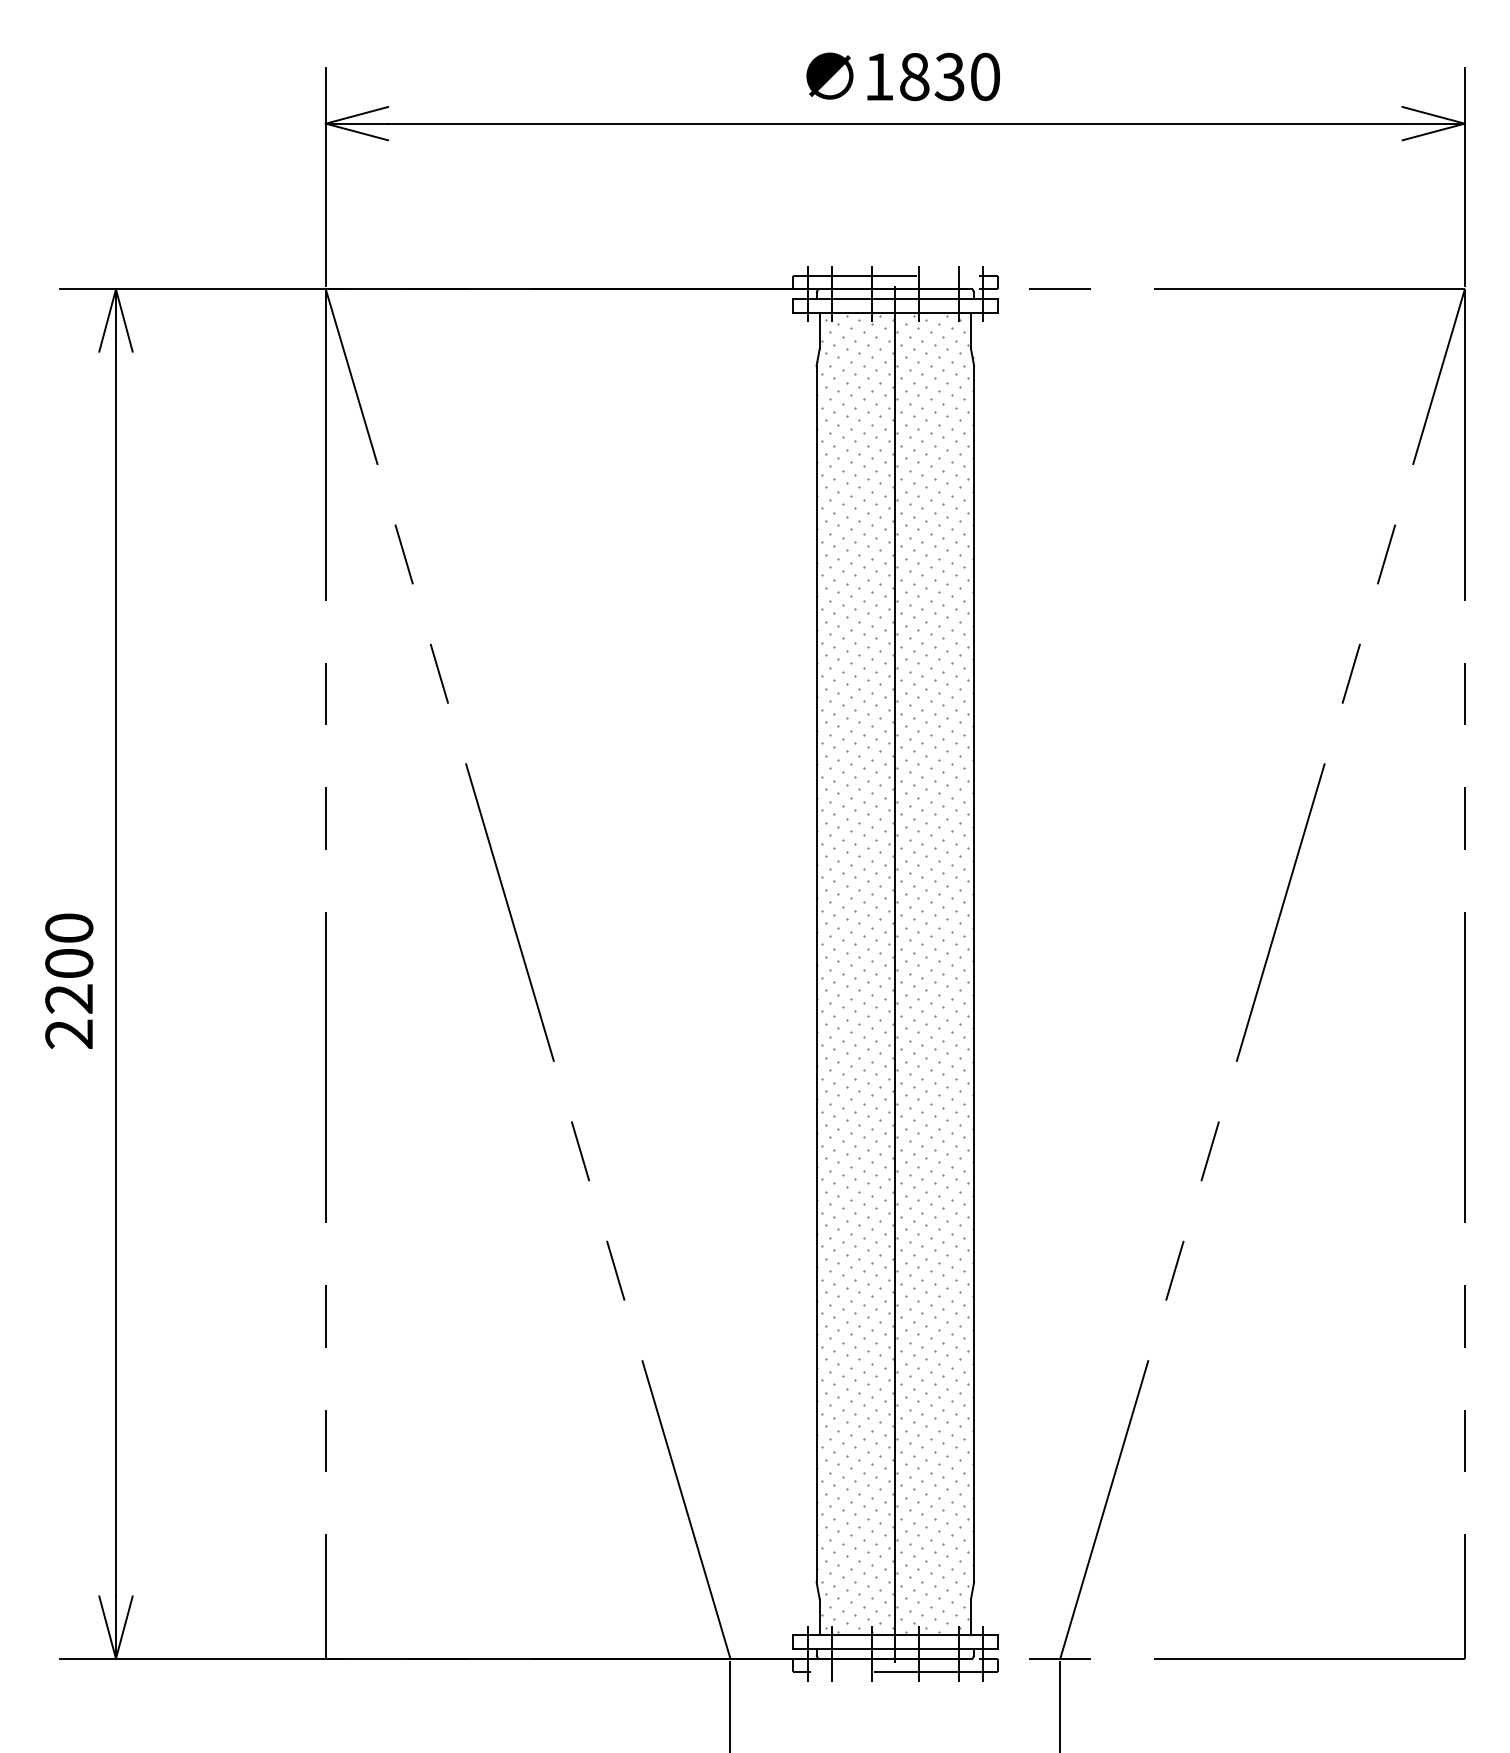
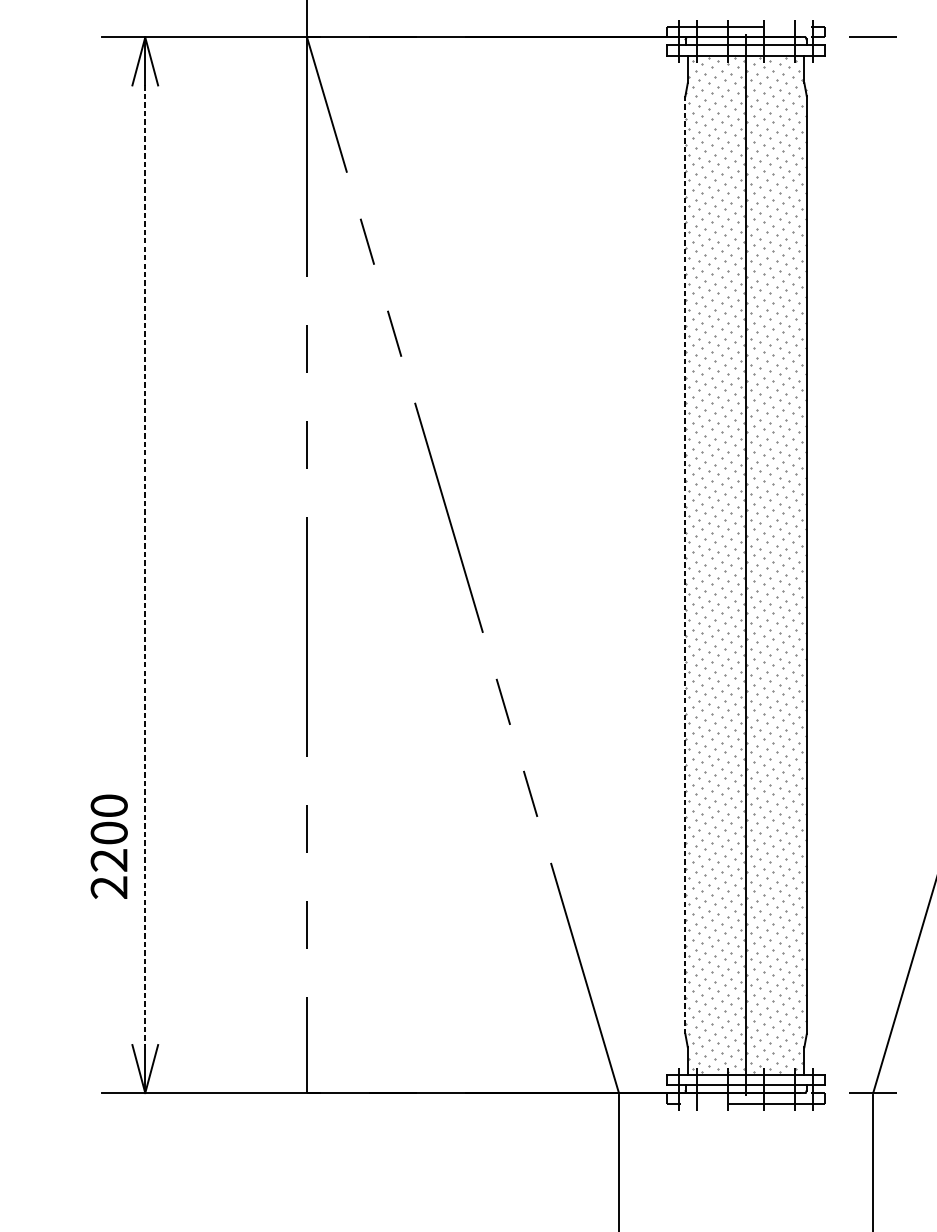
line: (816, 973) -> (685, 564), solid -> dashed
line: (115, 974) -> (144, 565), solid -> dashed
text: (69, 980) -> (109, 846), moved

